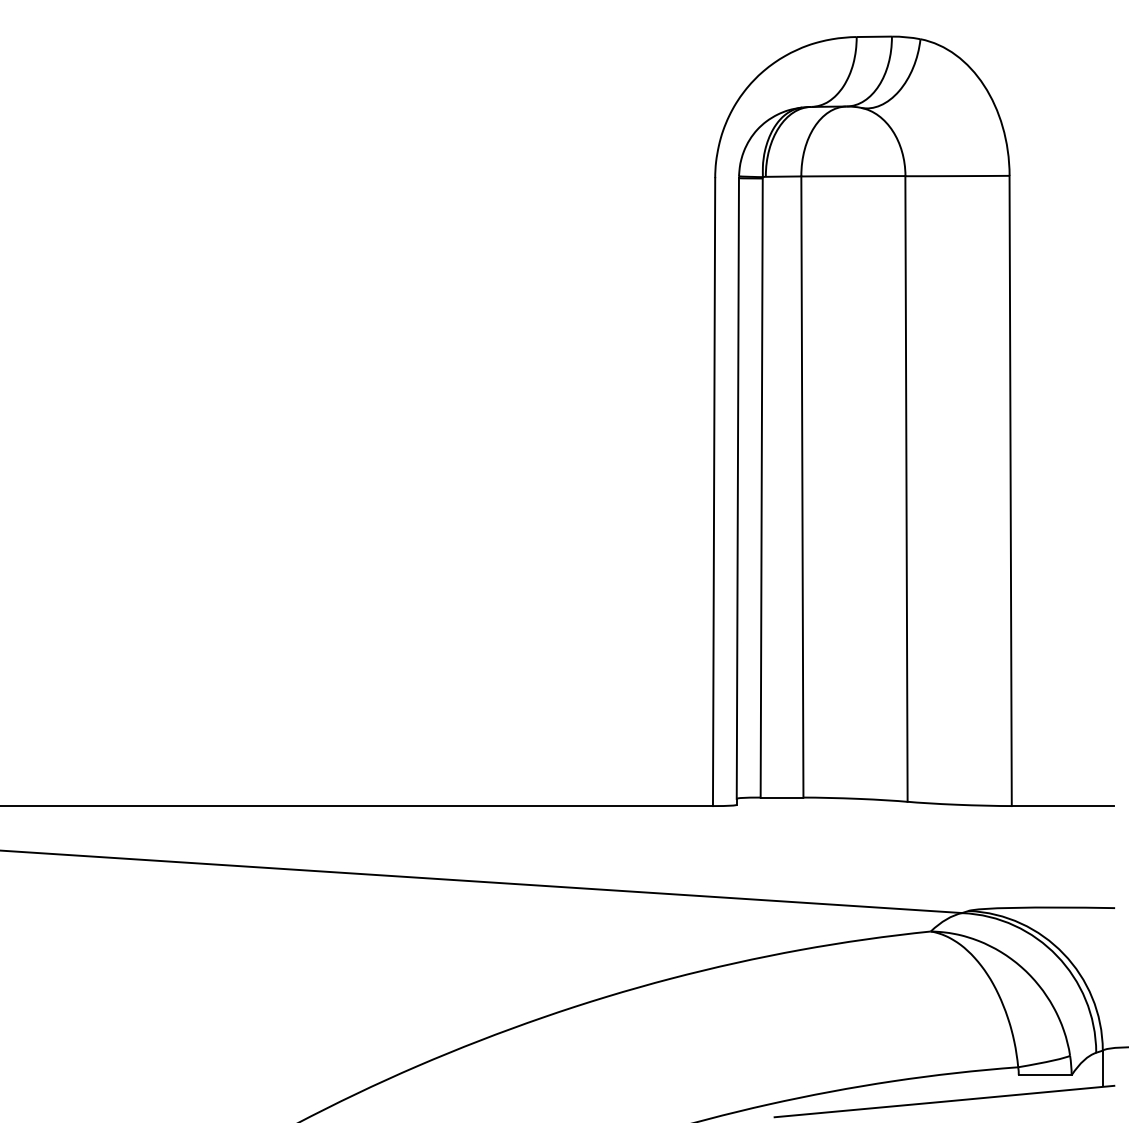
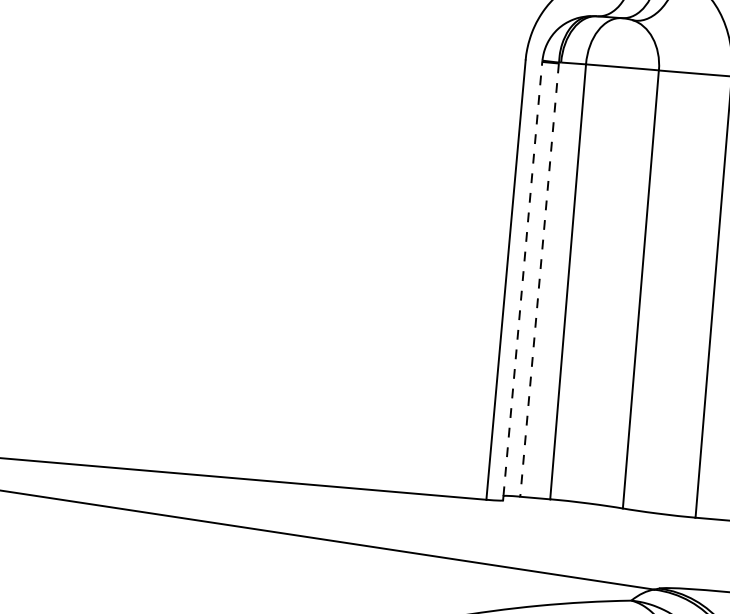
line: (737, 488) -> (522, 278), solid -> dashed
line: (761, 488) -> (539, 280), solid -> dashed

